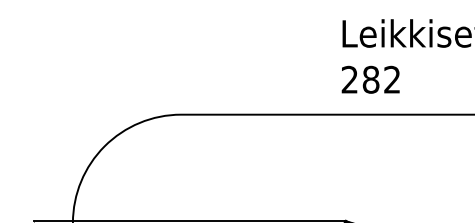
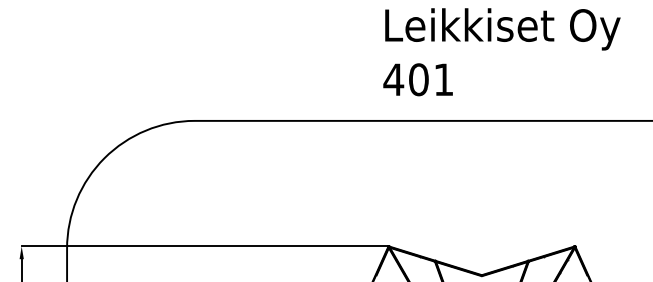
text: (369, 79) -> (417, 79), 282 -> 401

